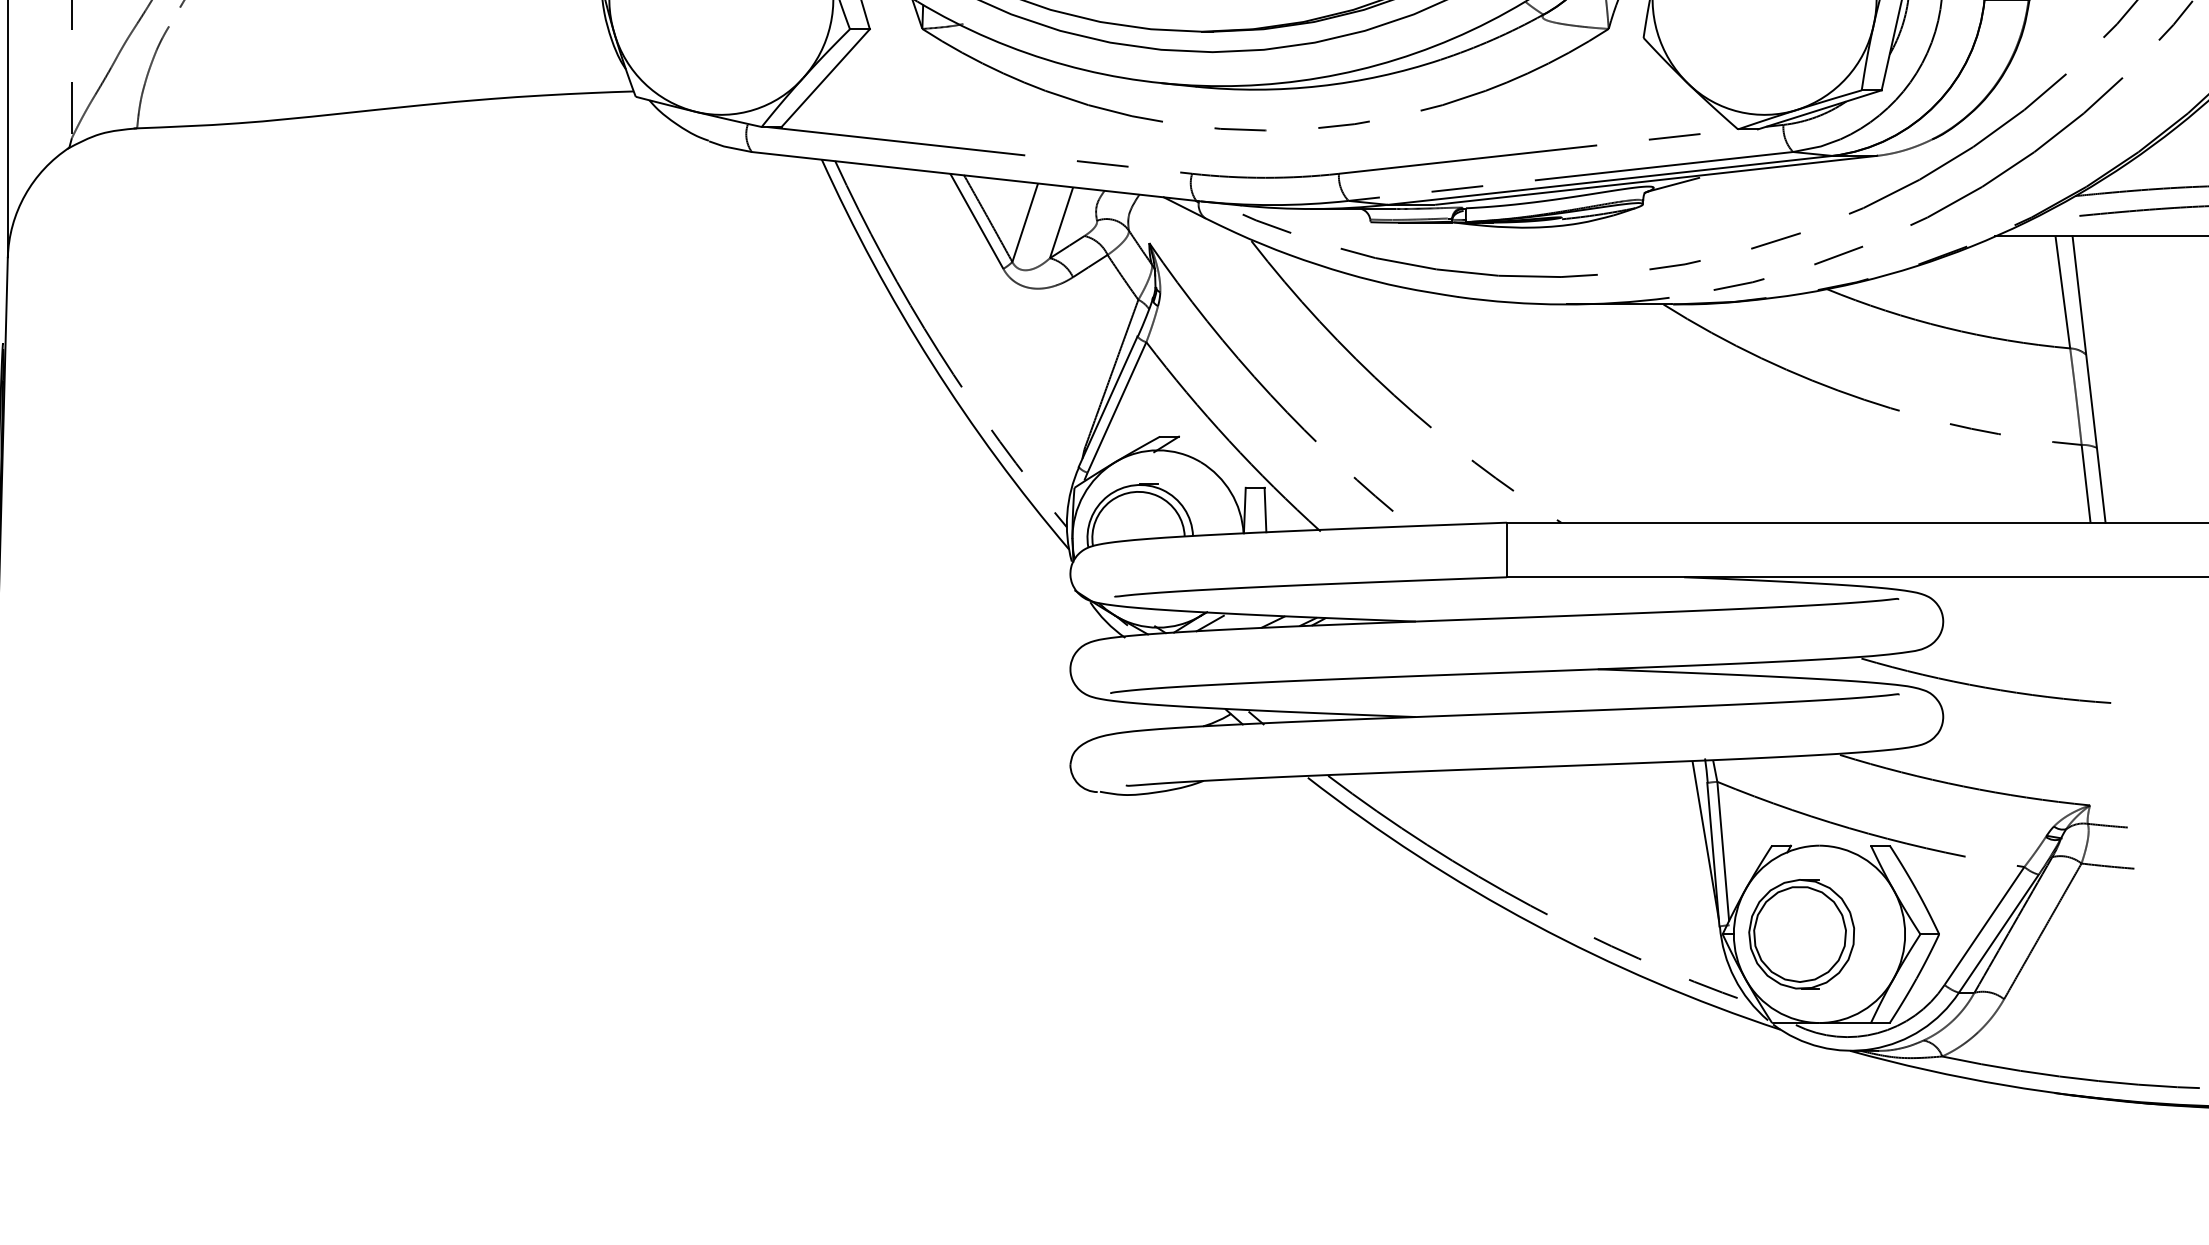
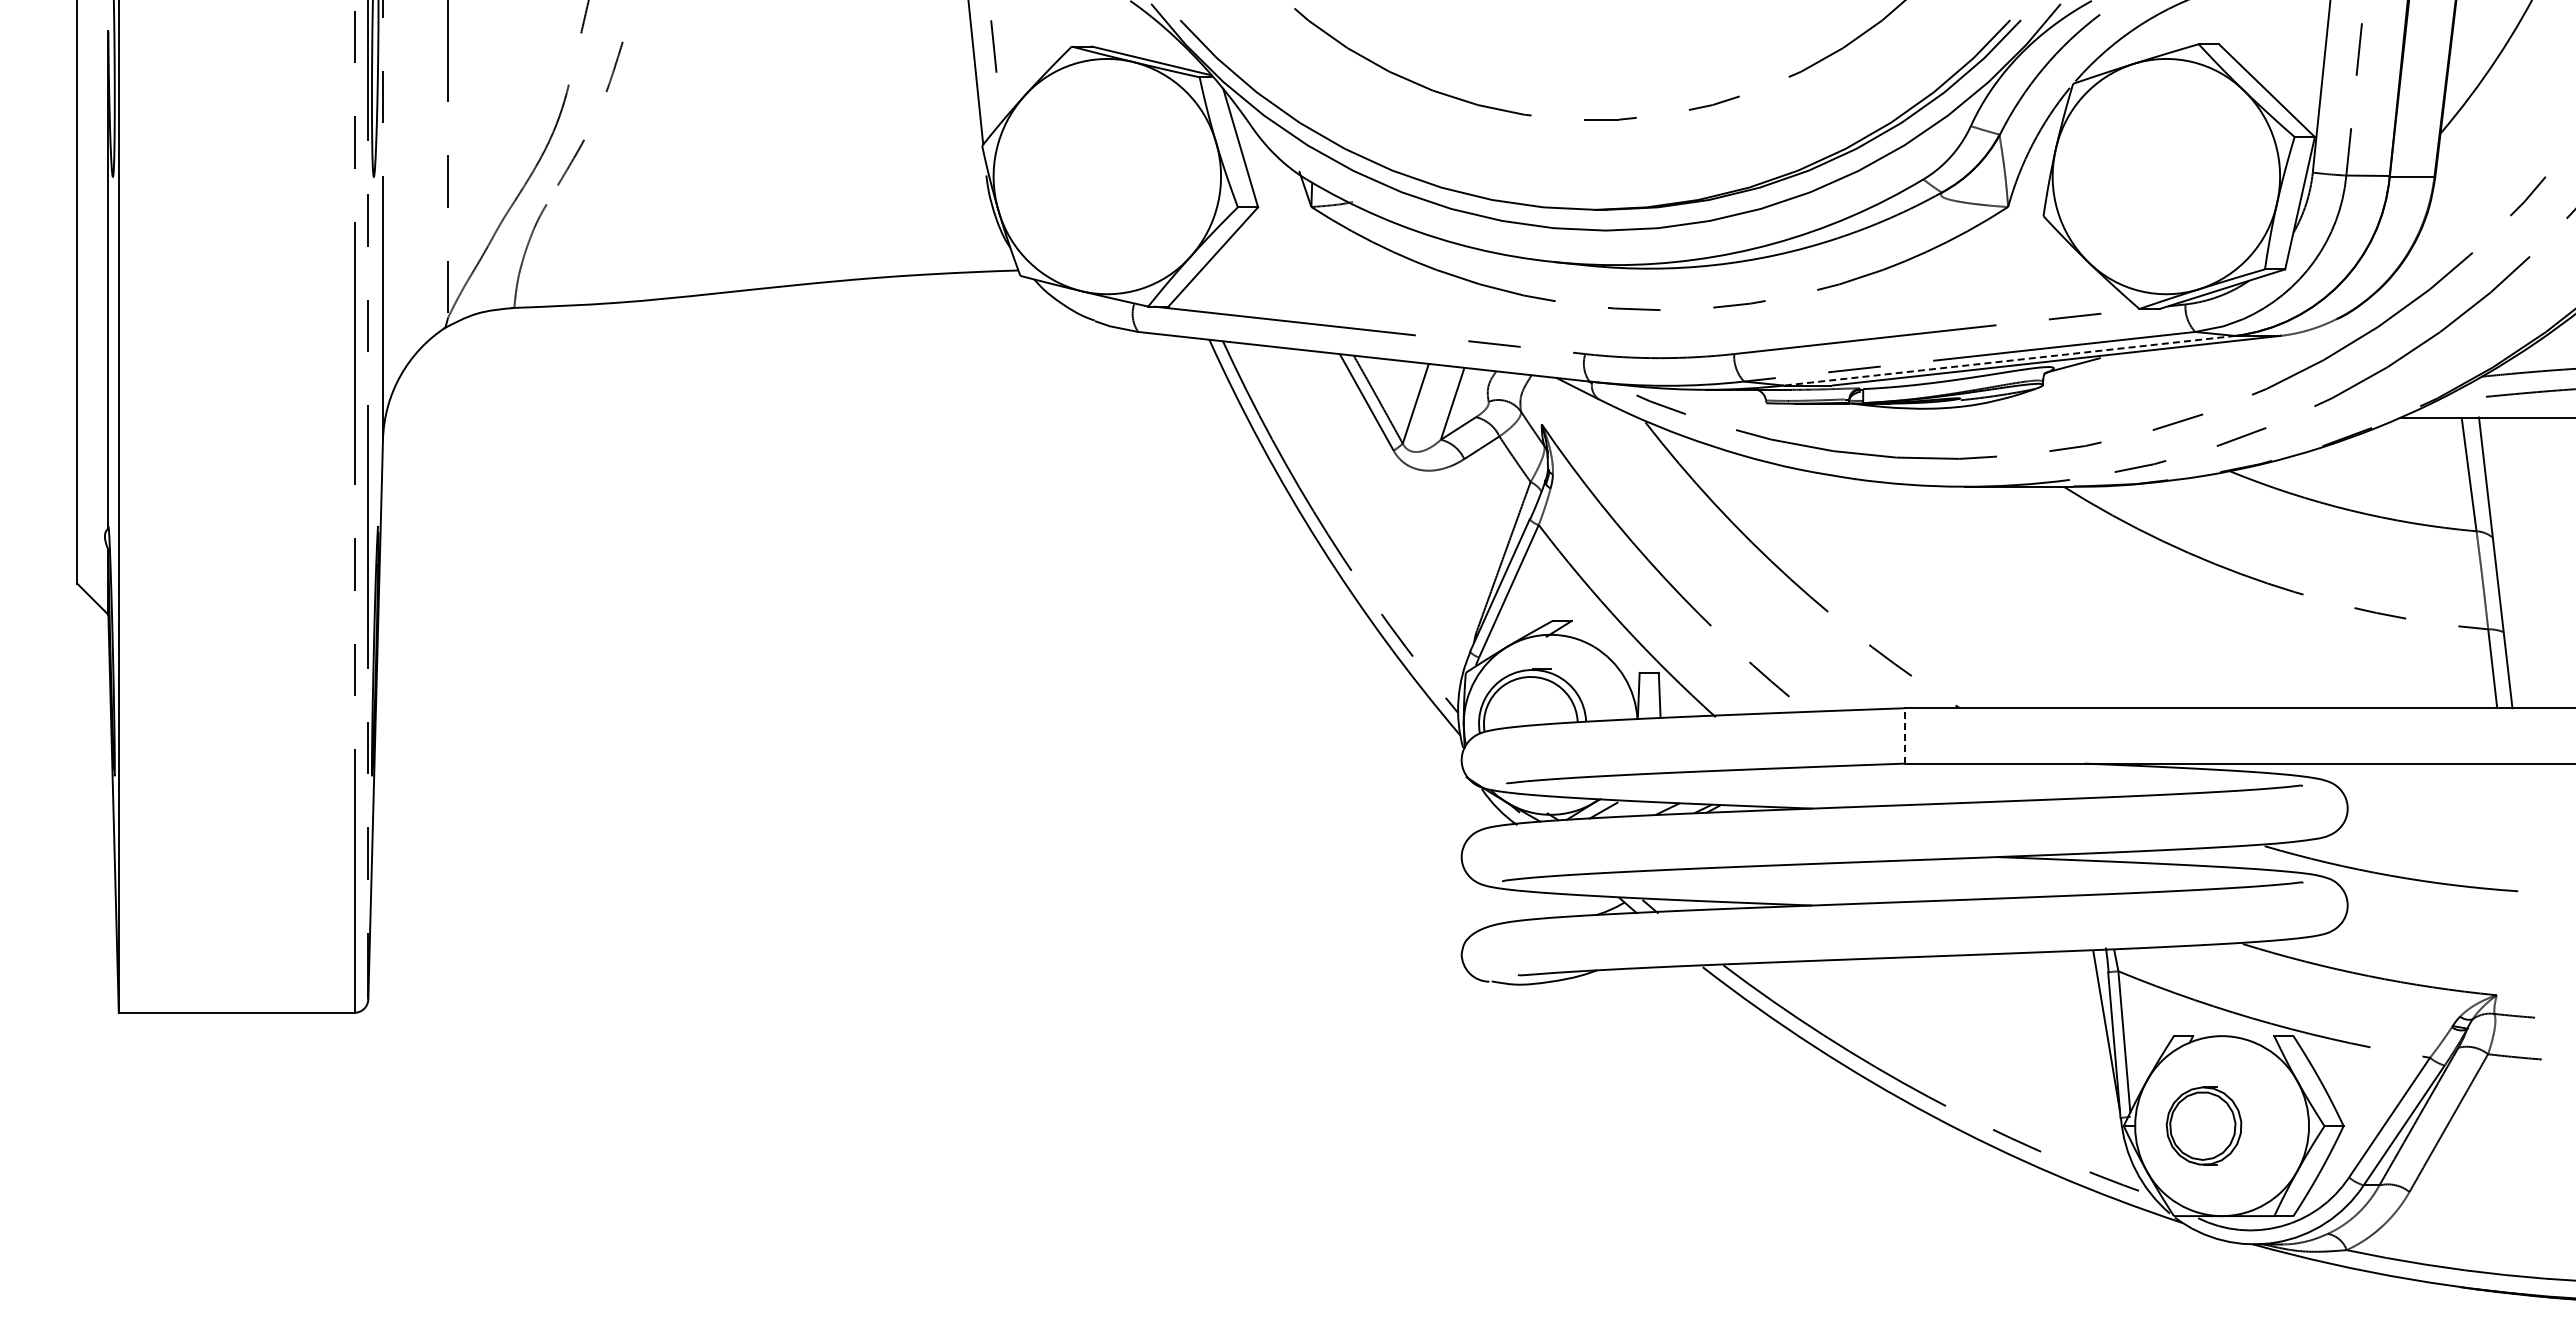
line: (1610, 180) -> (2009, 360), solid -> dashed
line: (1506, 549) -> (1904, 735), solid -> dashed
part: (1801, 933) -> (2203, 1125), size x0.7

